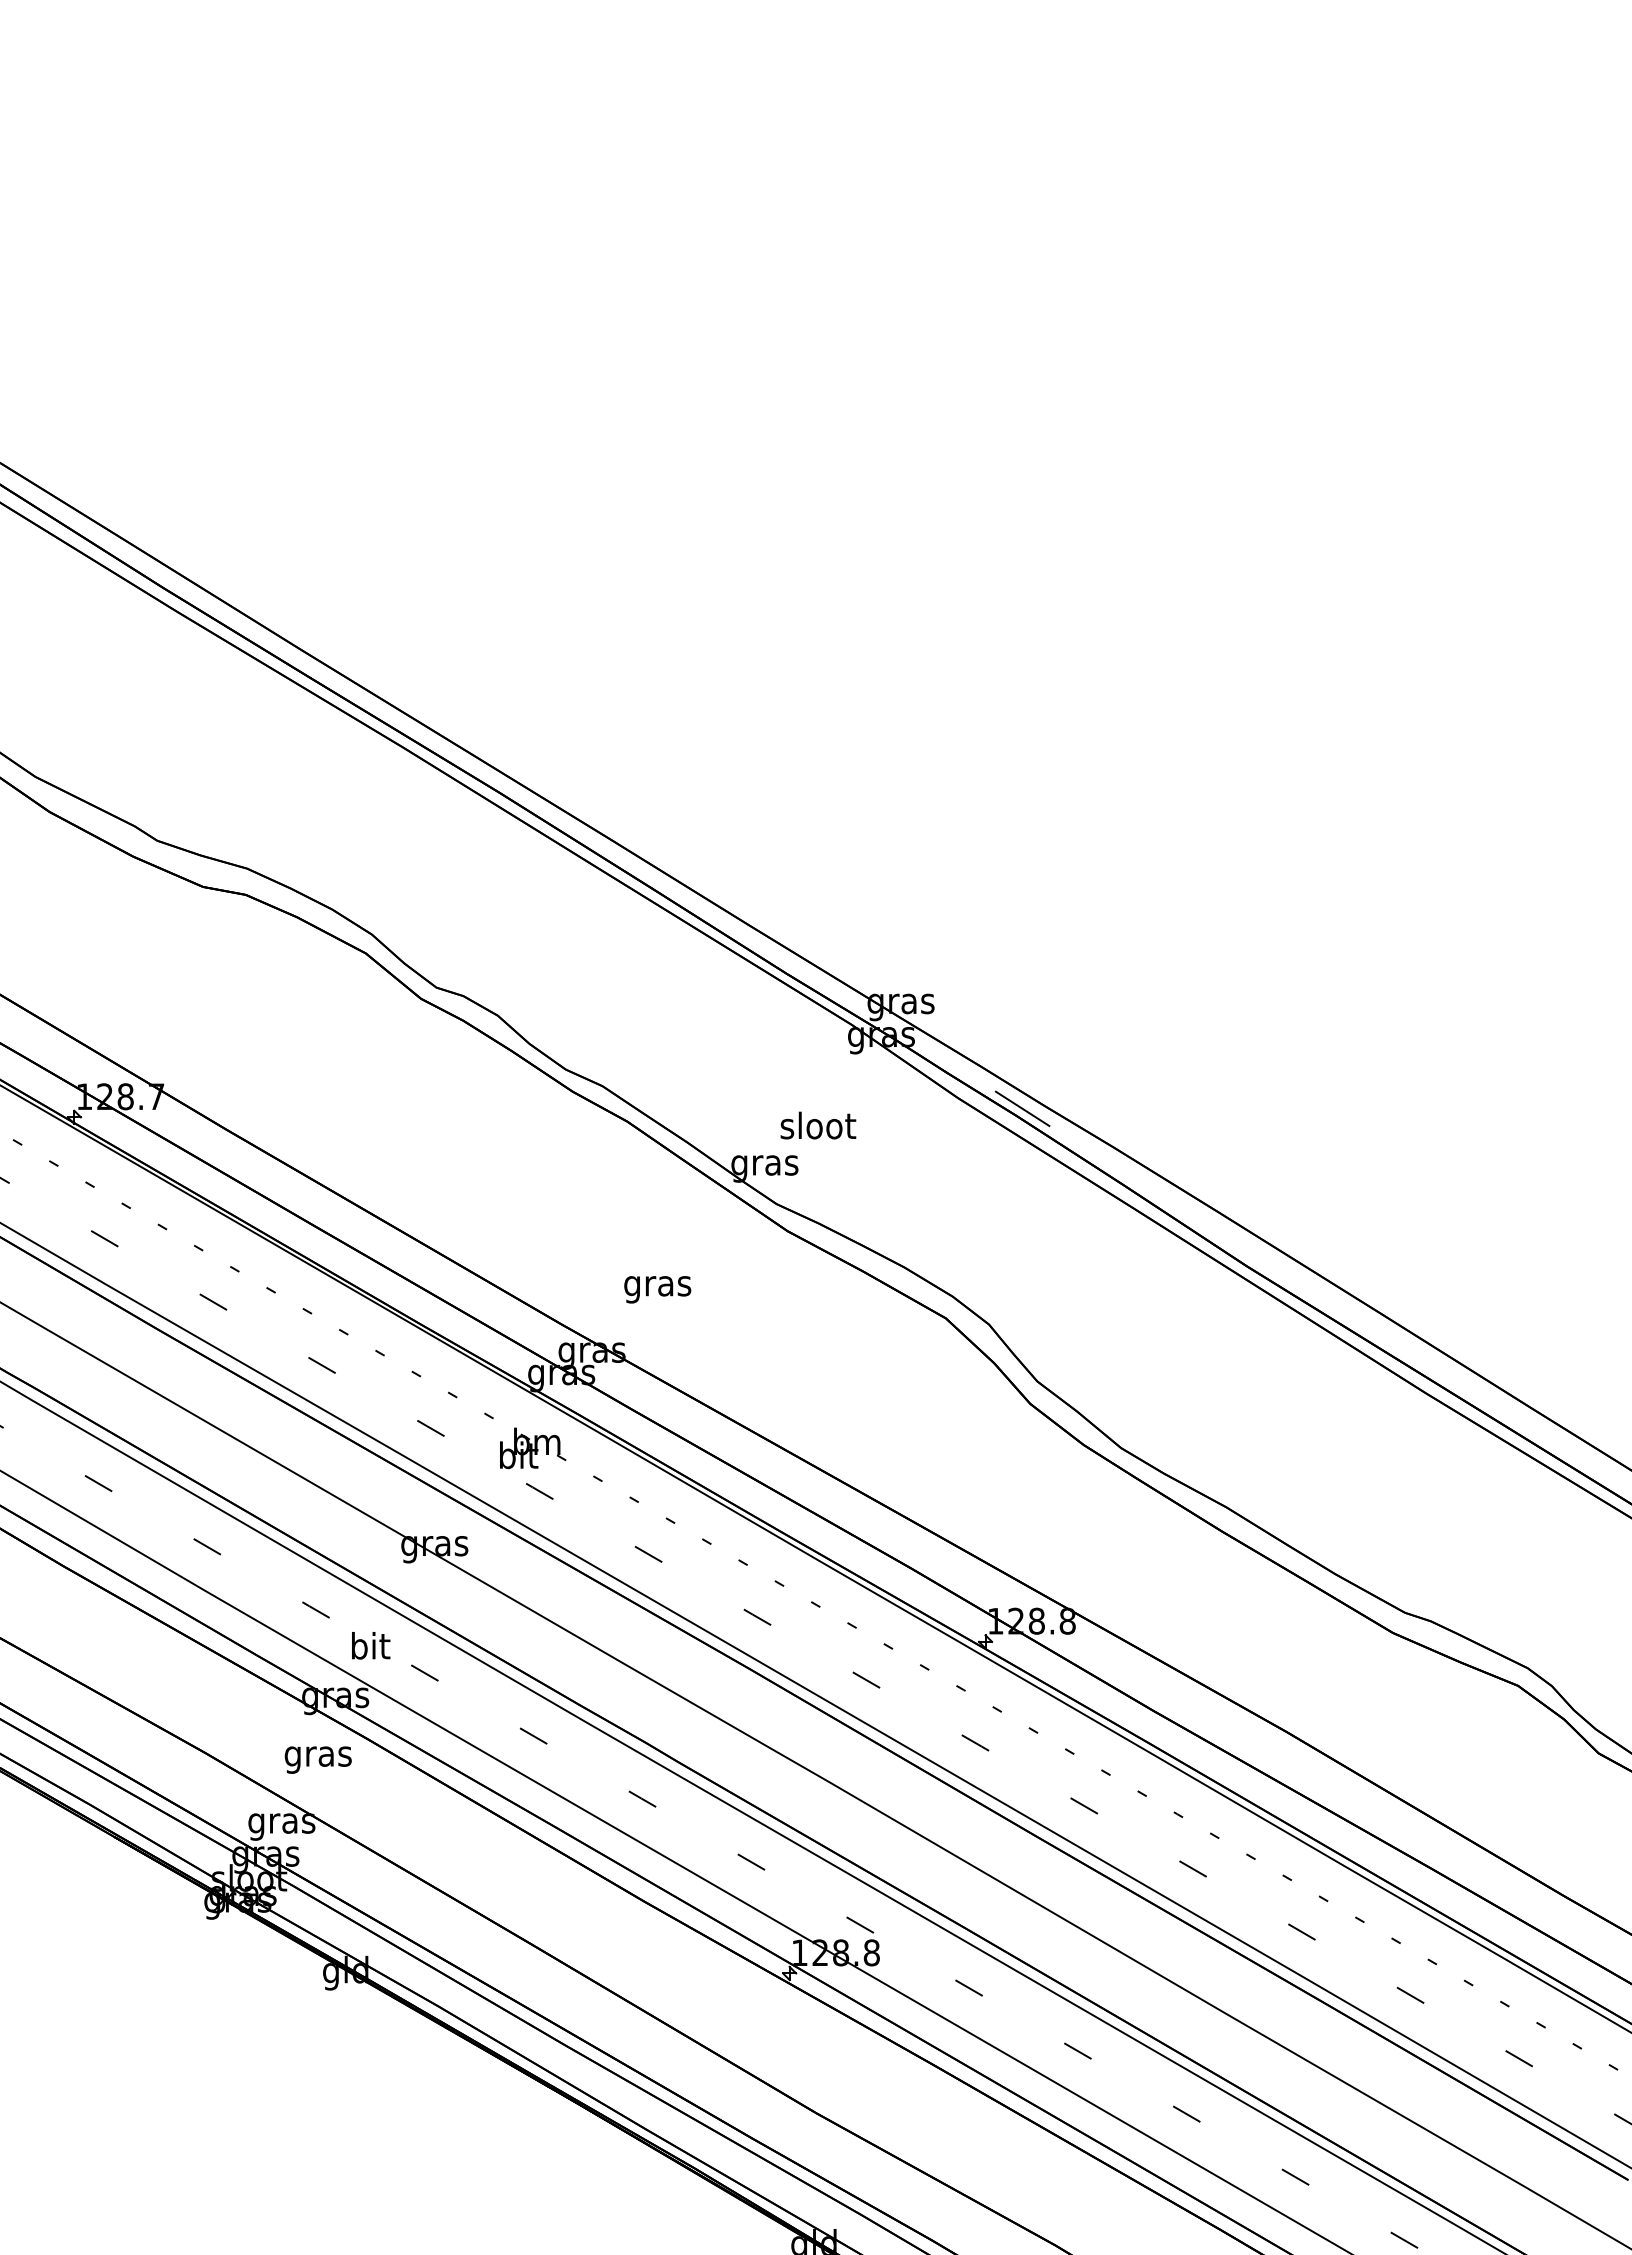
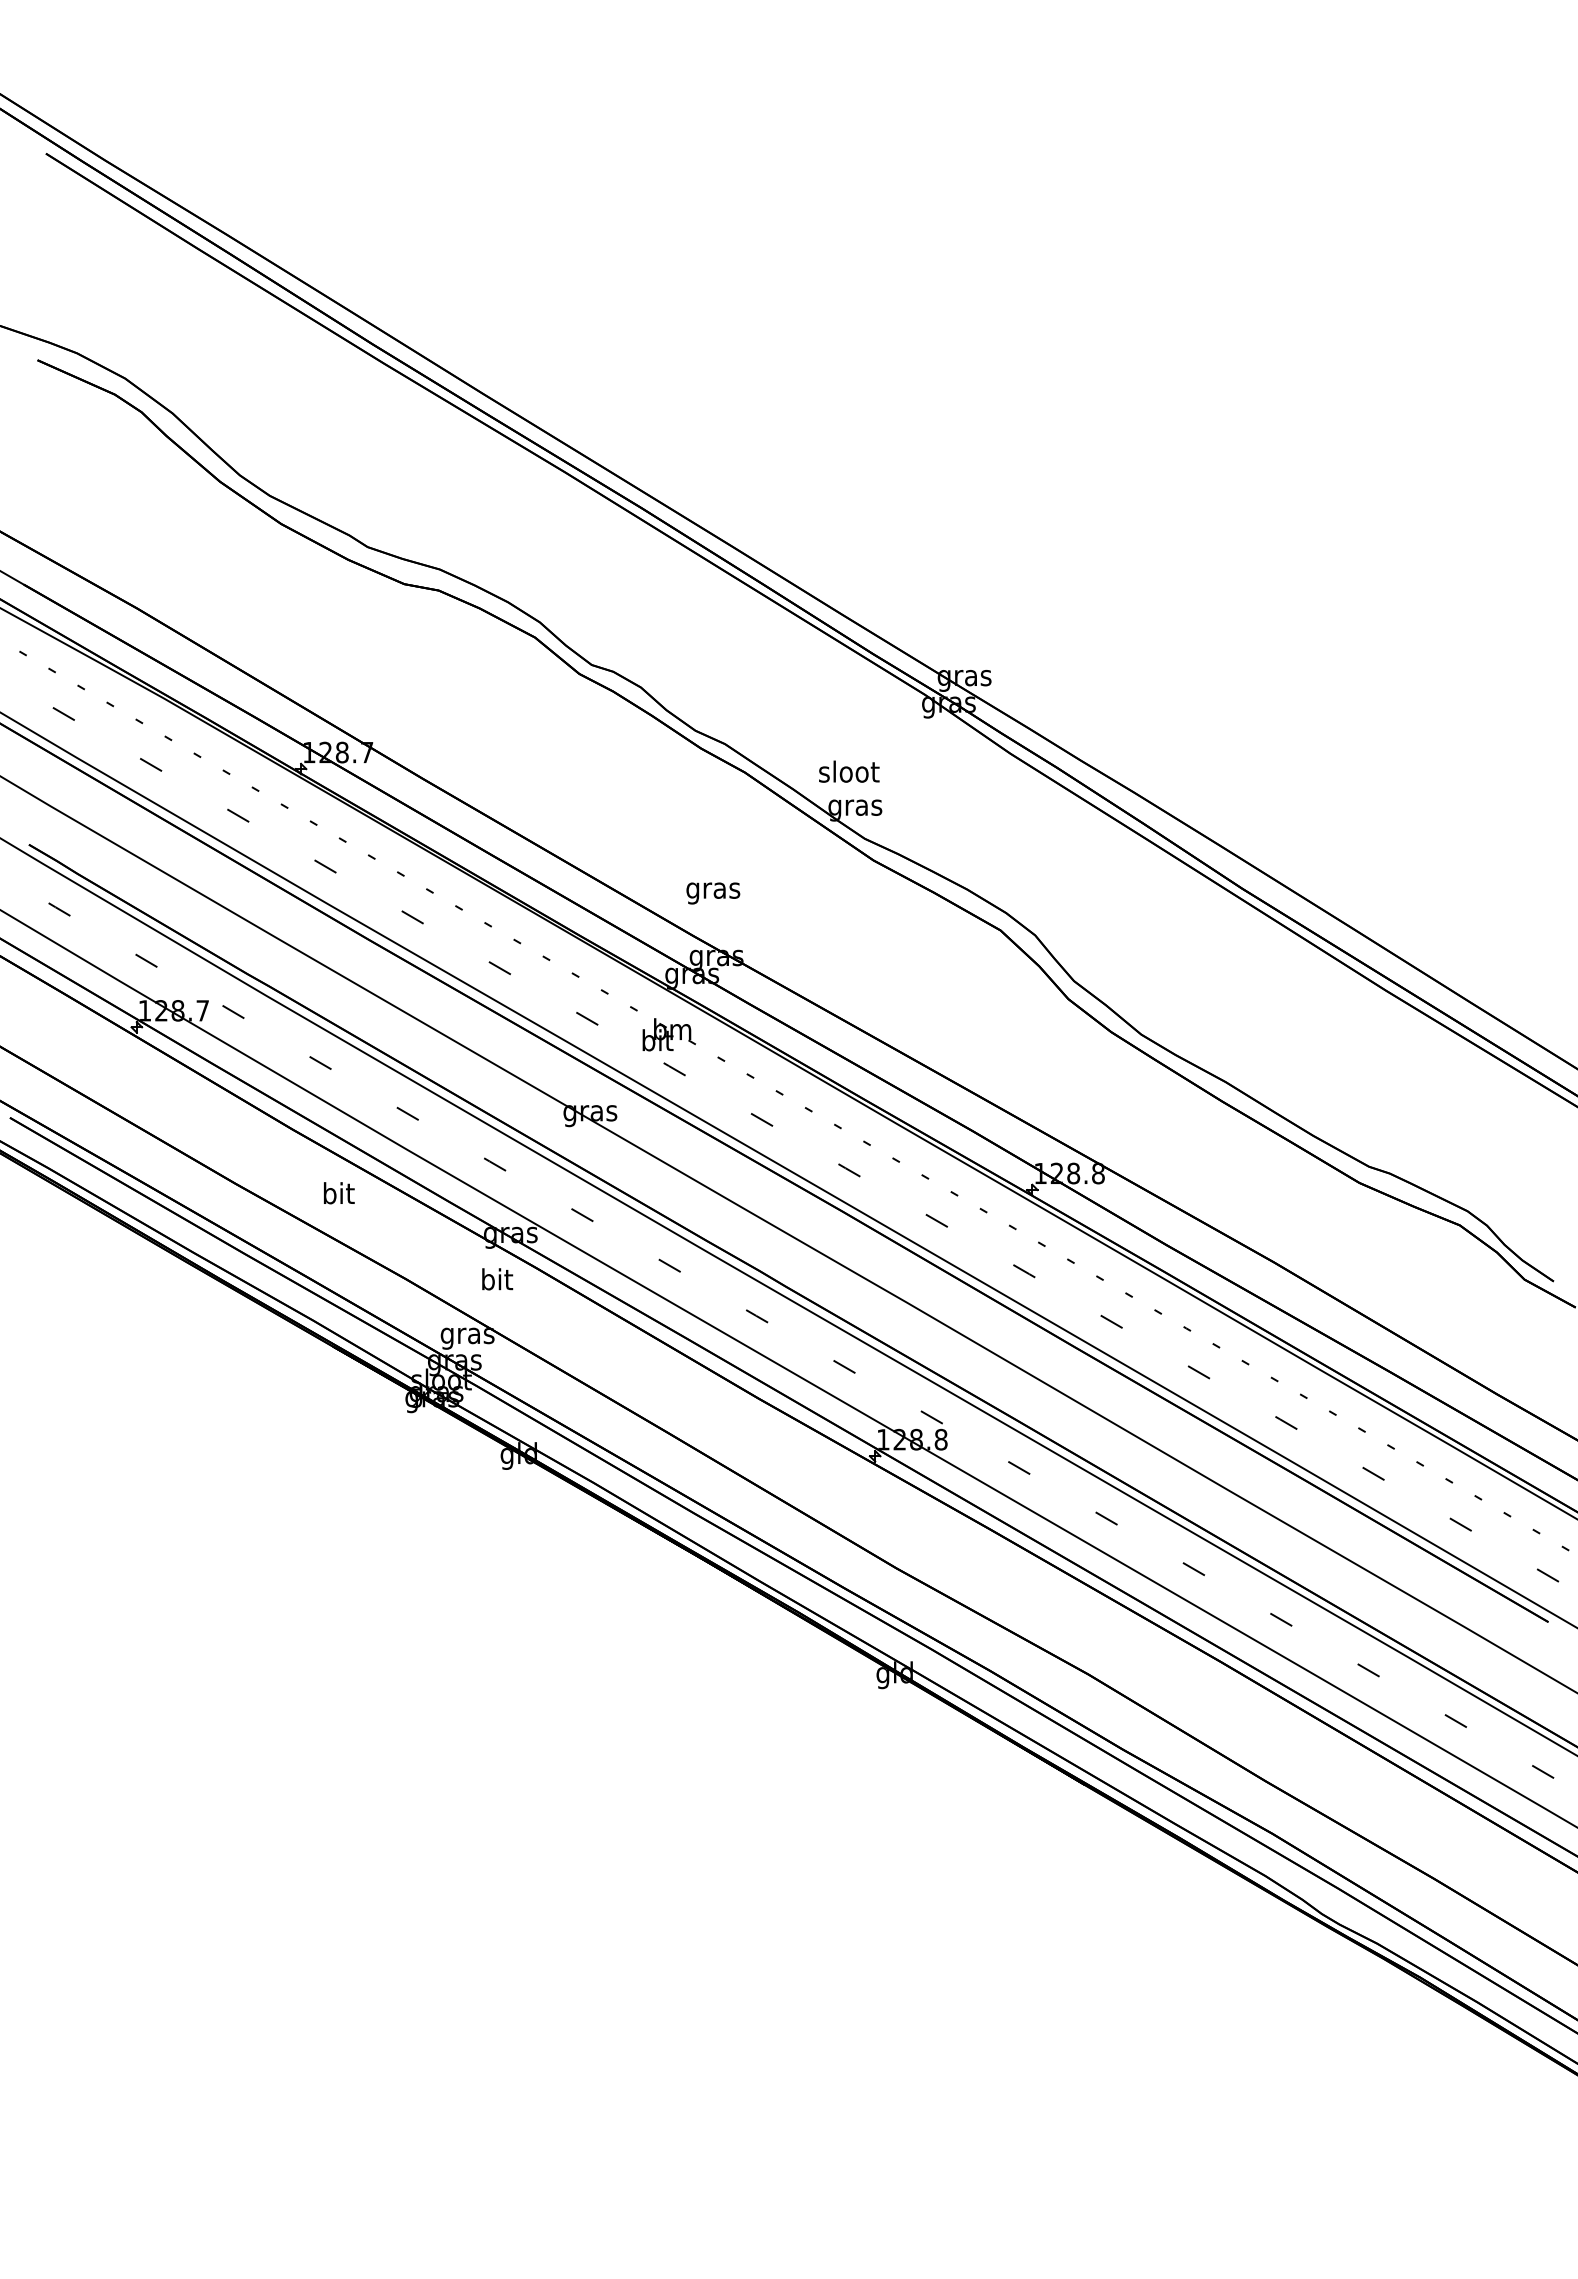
line: (1021, 1109) -> (1061, 762), removed
text: (818, 1125) -> (849, 771), moved
text: (657, 1289) -> (713, 893), moved
text: (371, 1646) -> (339, 1193), moved
text: (317, 1756) -> (496, 1282), gras -> bit

